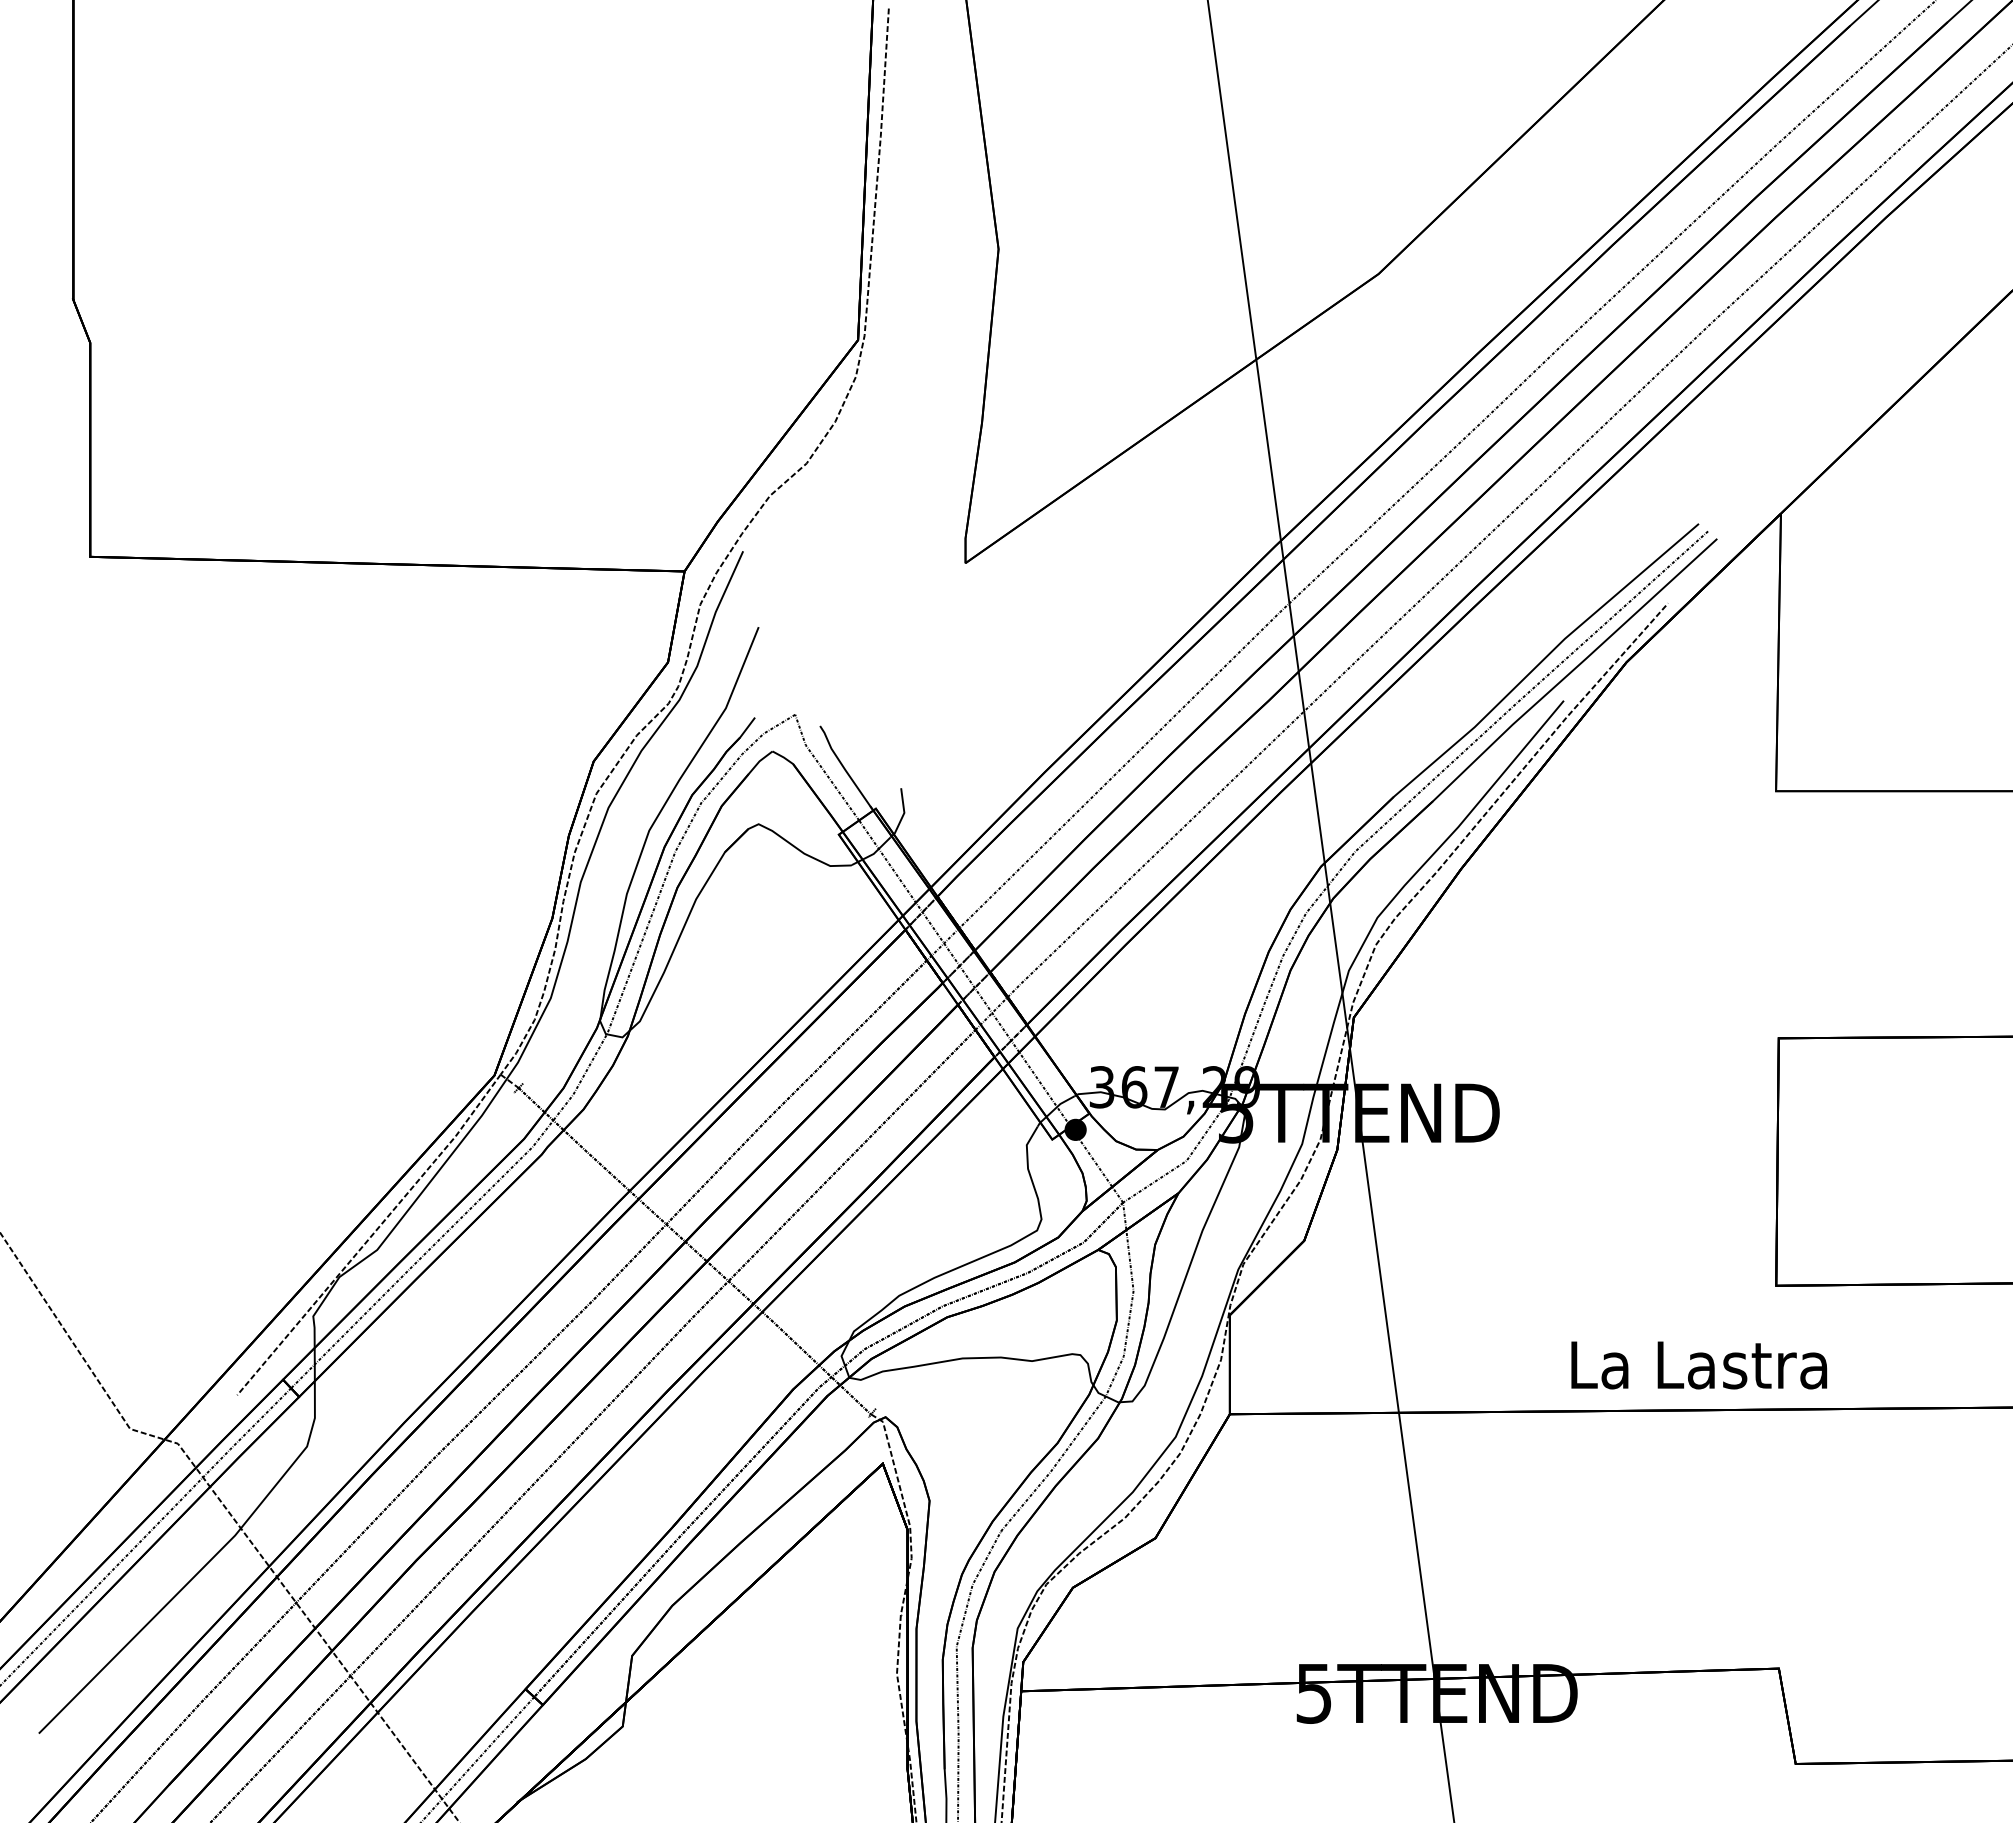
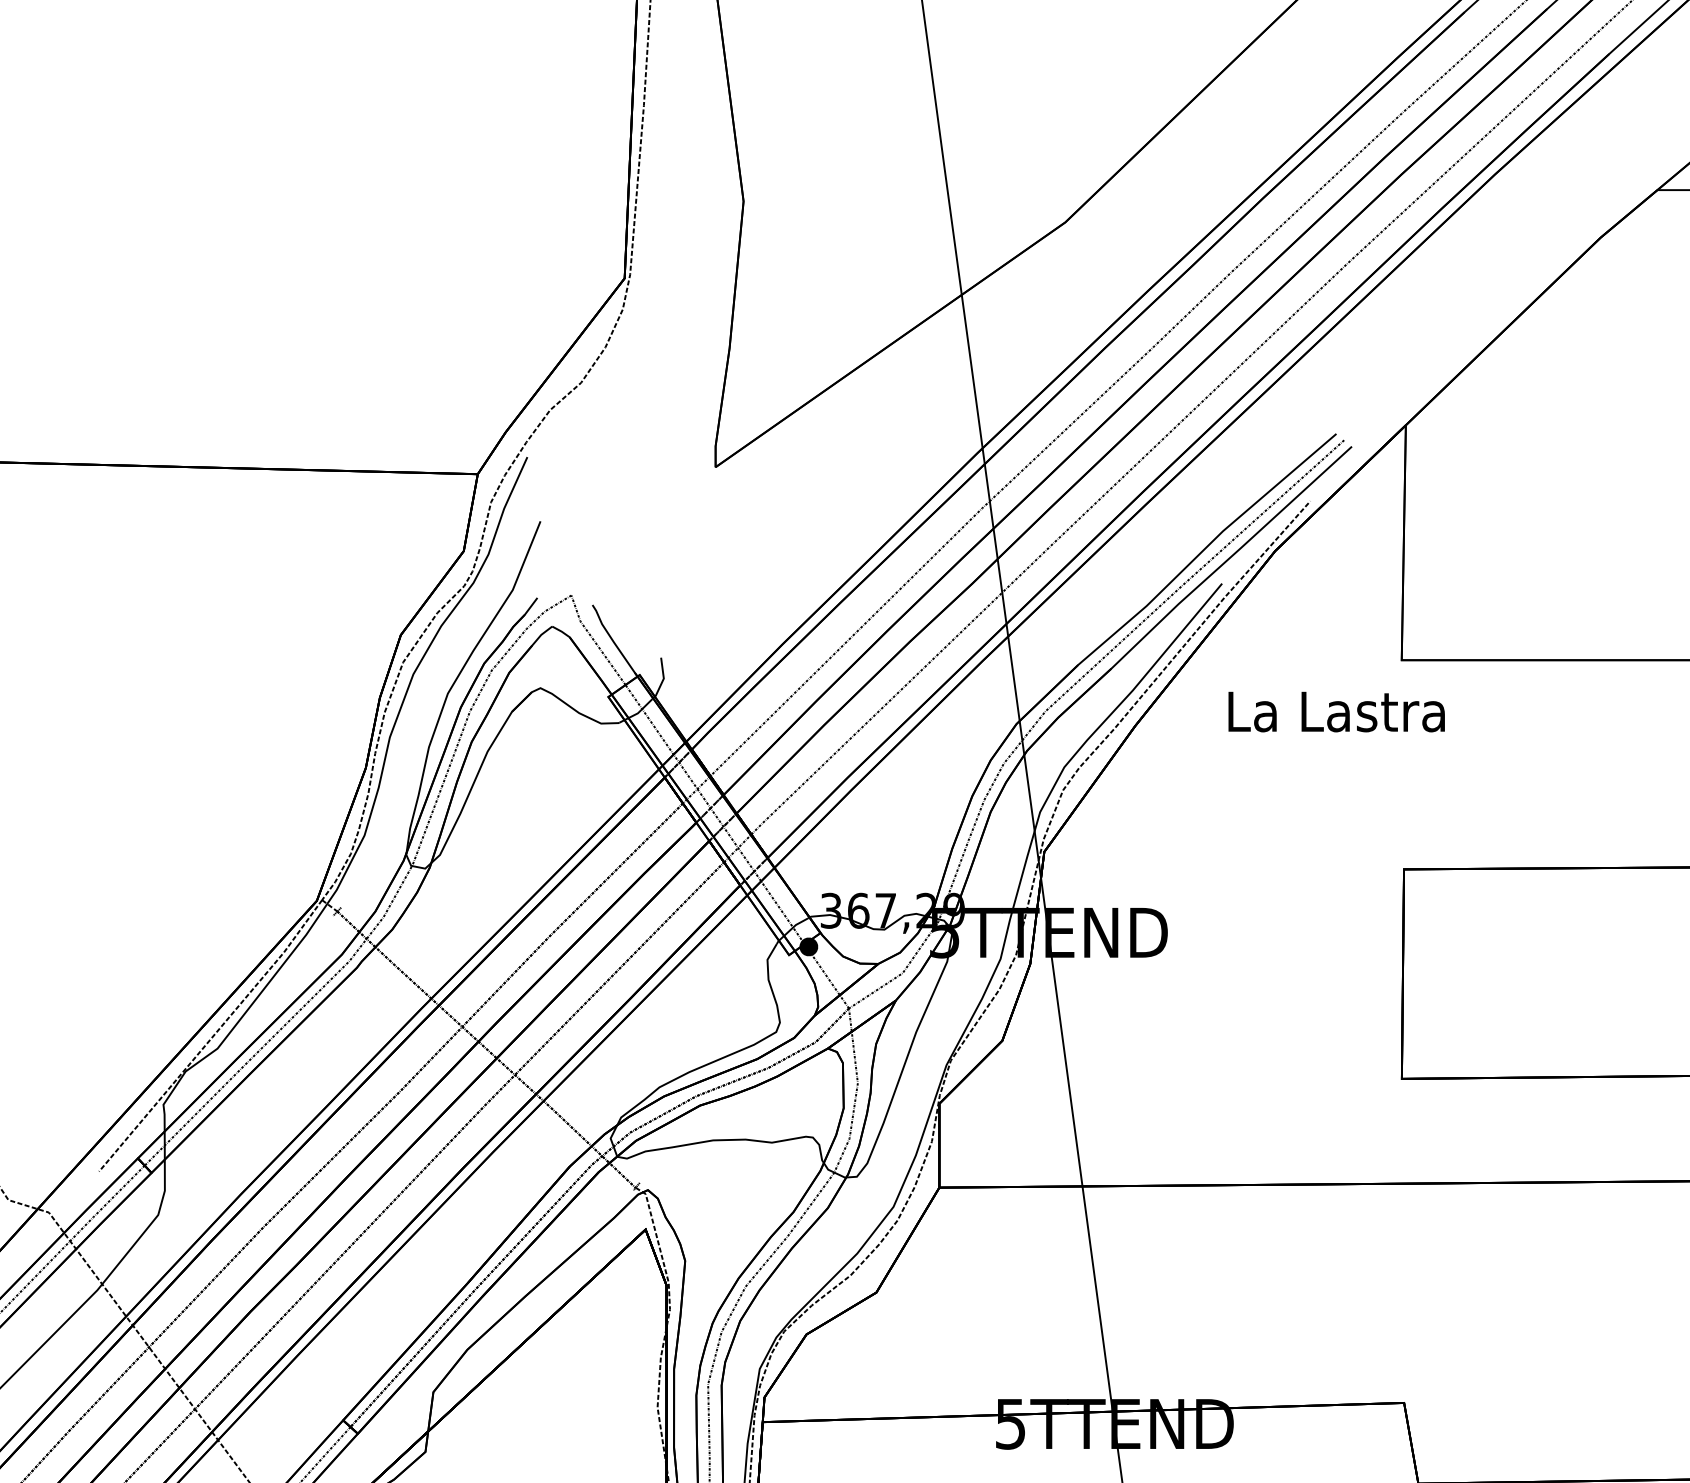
text: (1699, 1365) -> (1336, 712), moved

